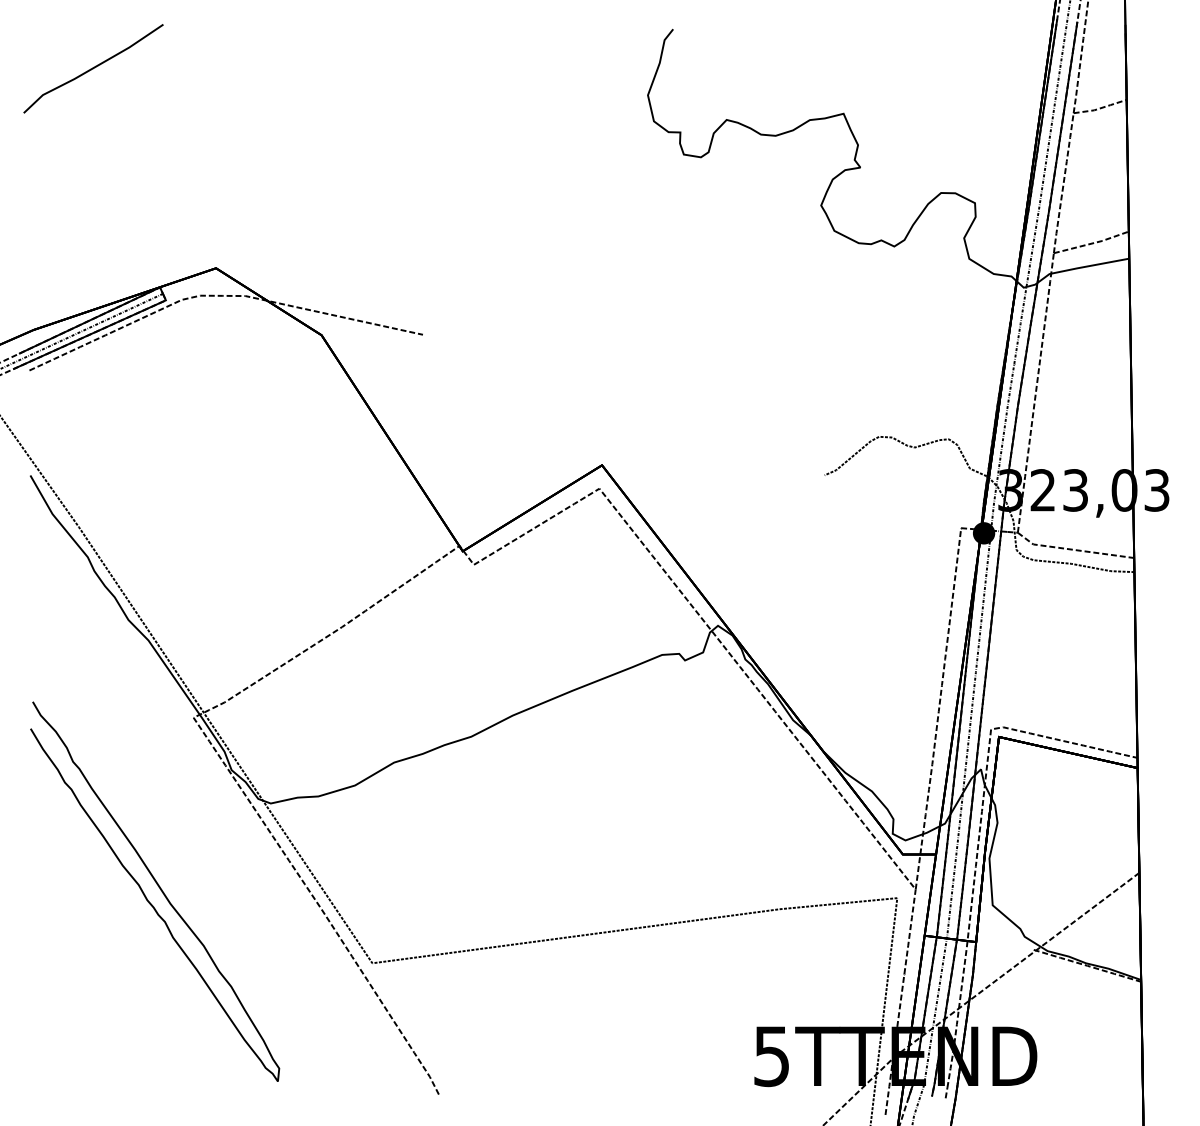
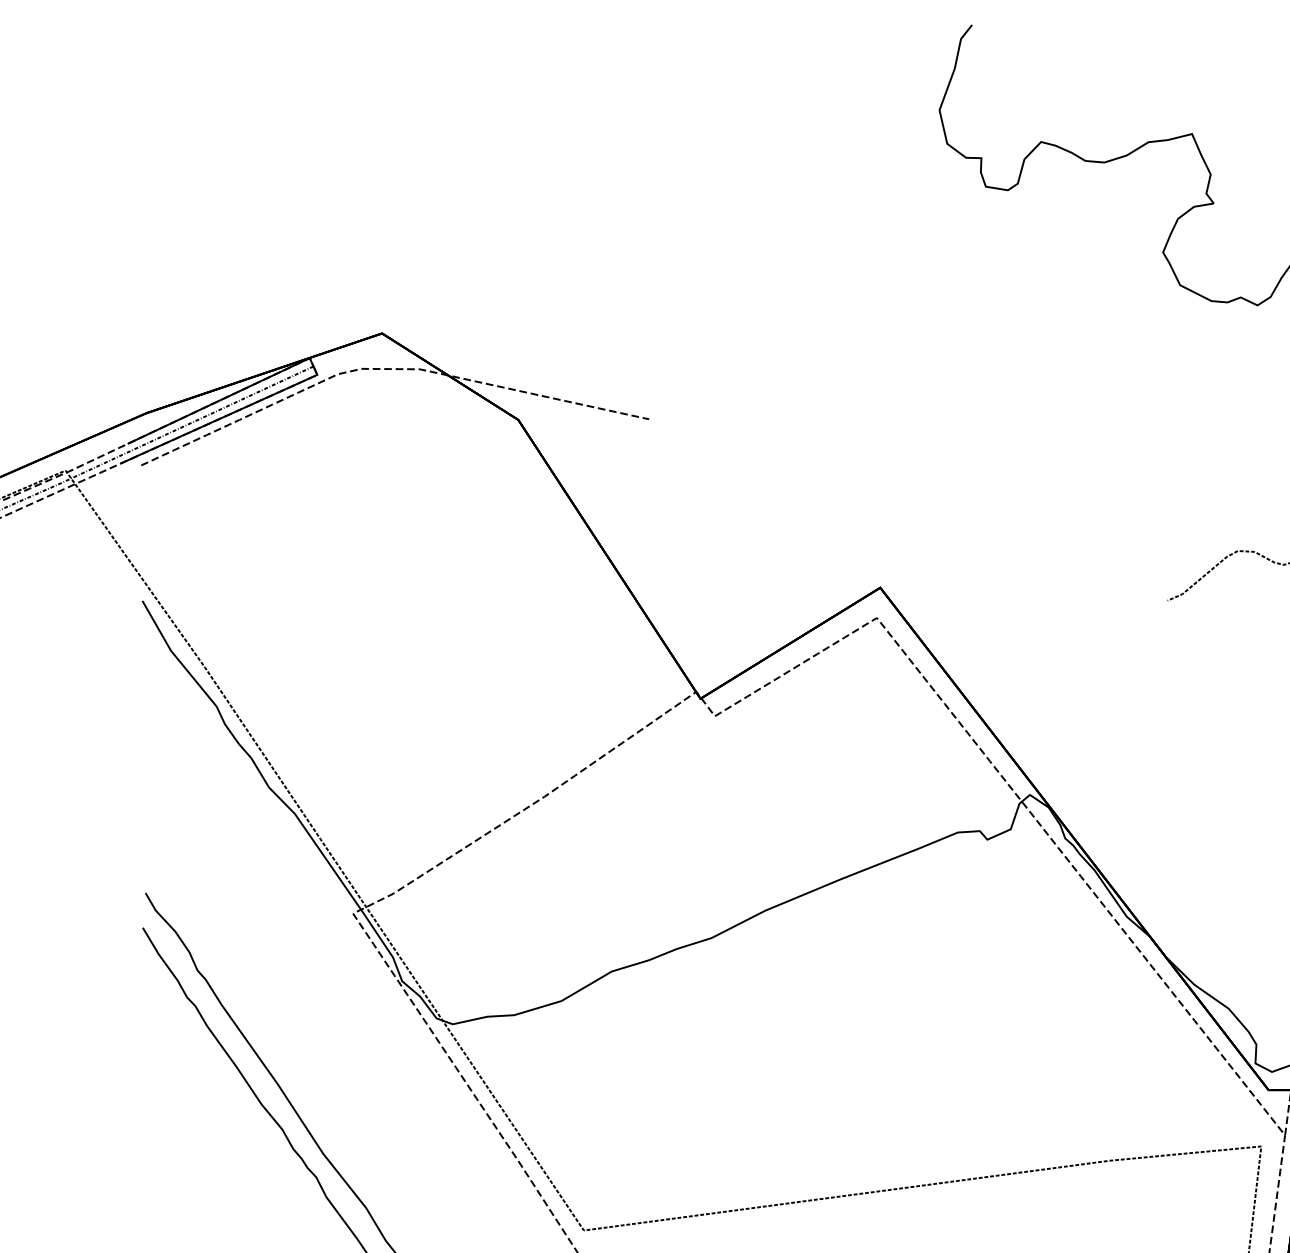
curve: (93, 68) -> (223, 75), removed

